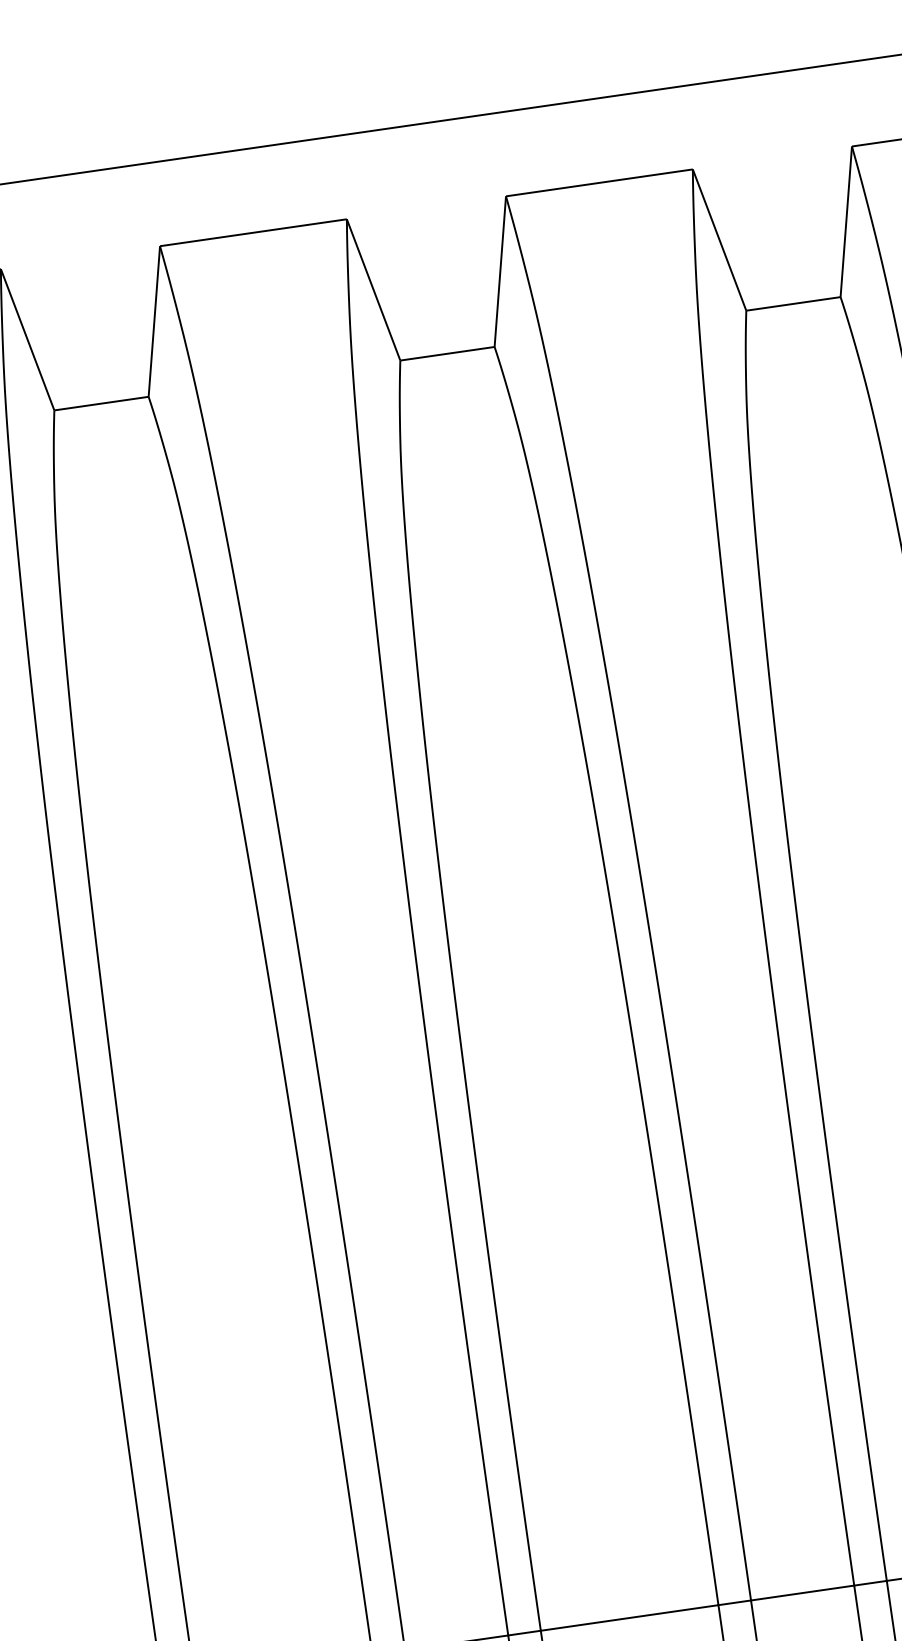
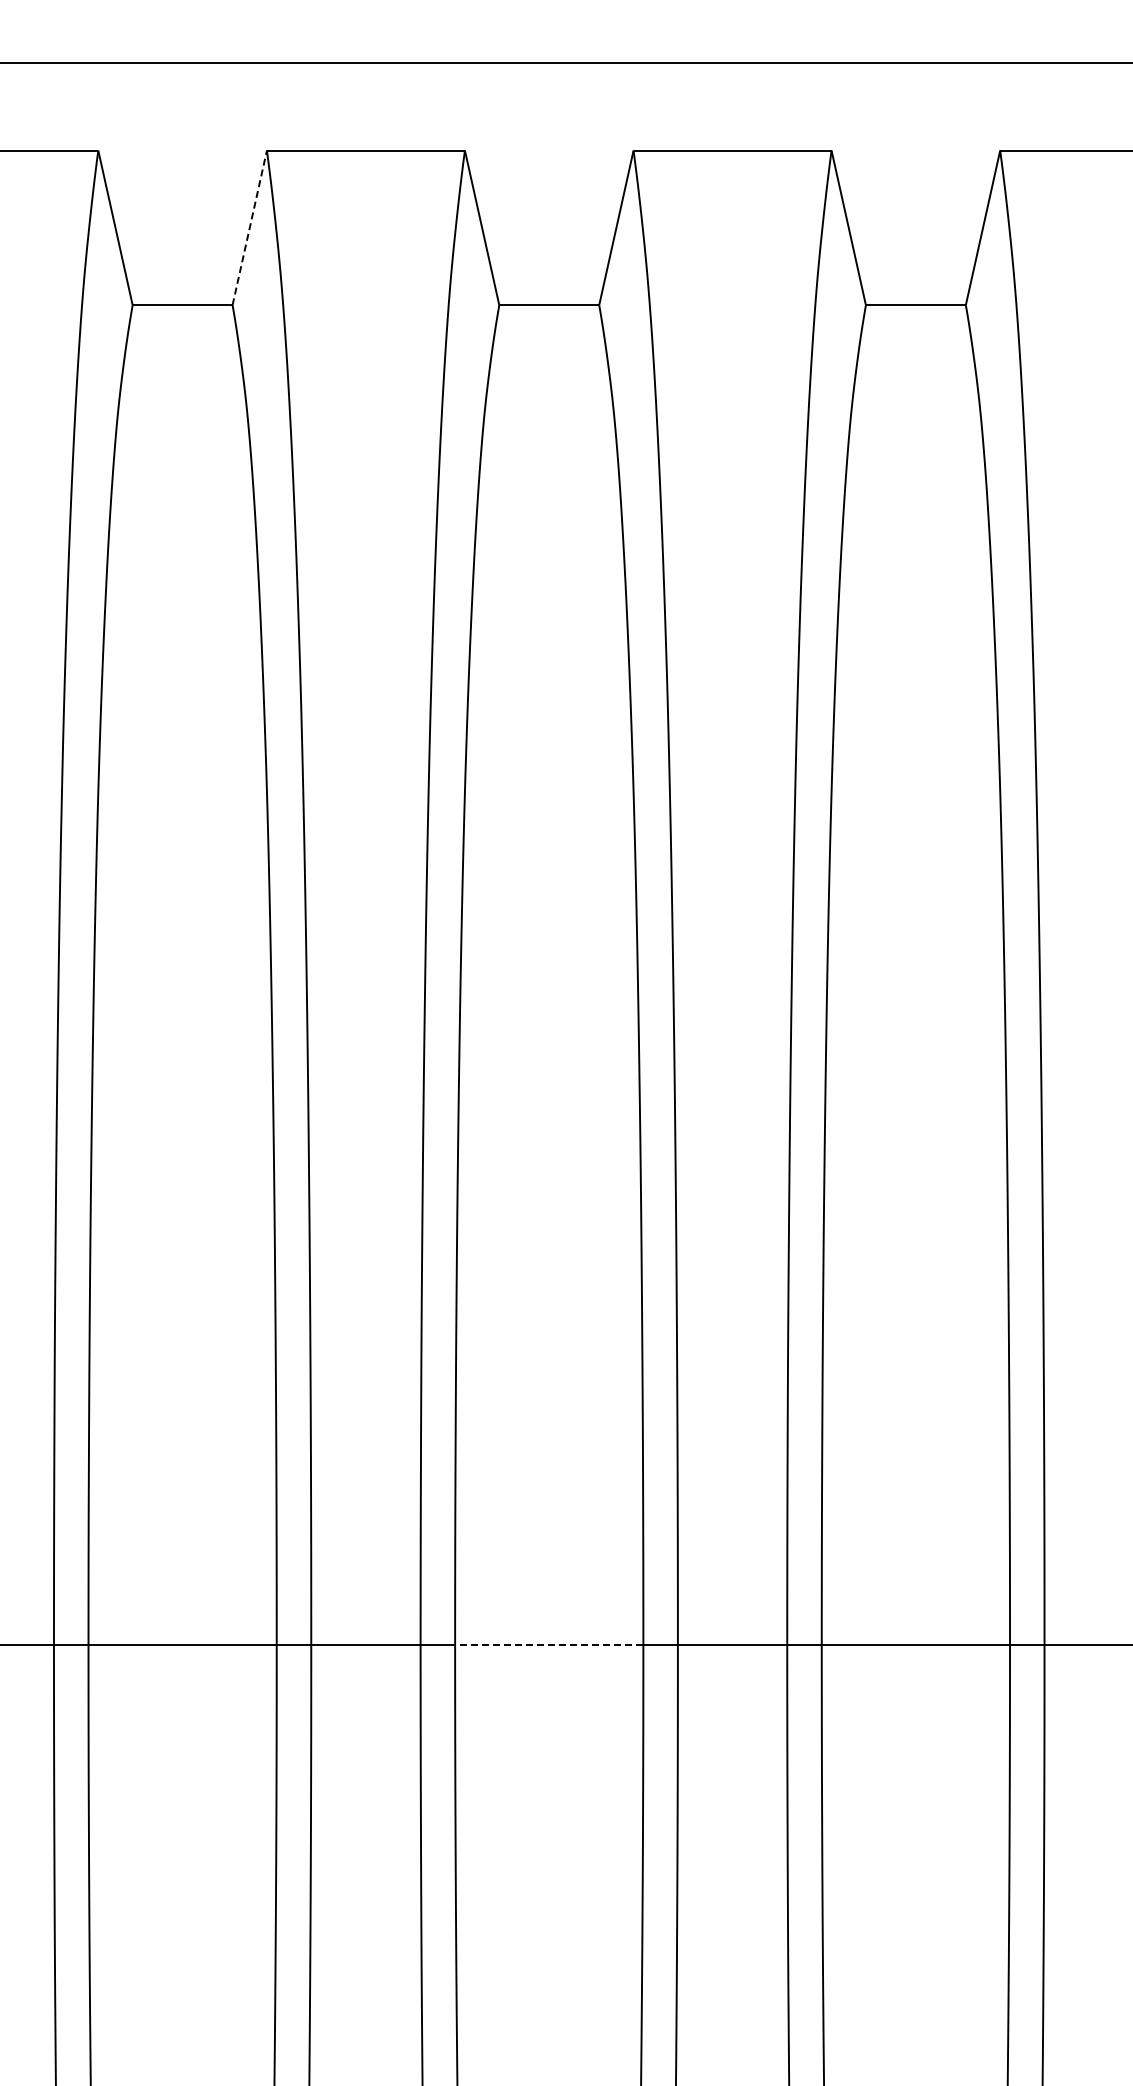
line: (154, 322) -> (249, 228), solid -> dashed
line: (628, 1617) -> (548, 1644), solid -> dashed

